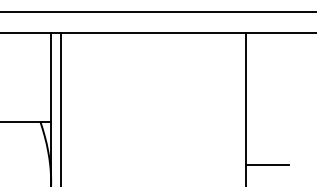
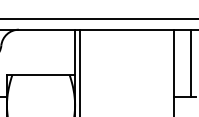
line: (277, 99) -> (190, 63), added

